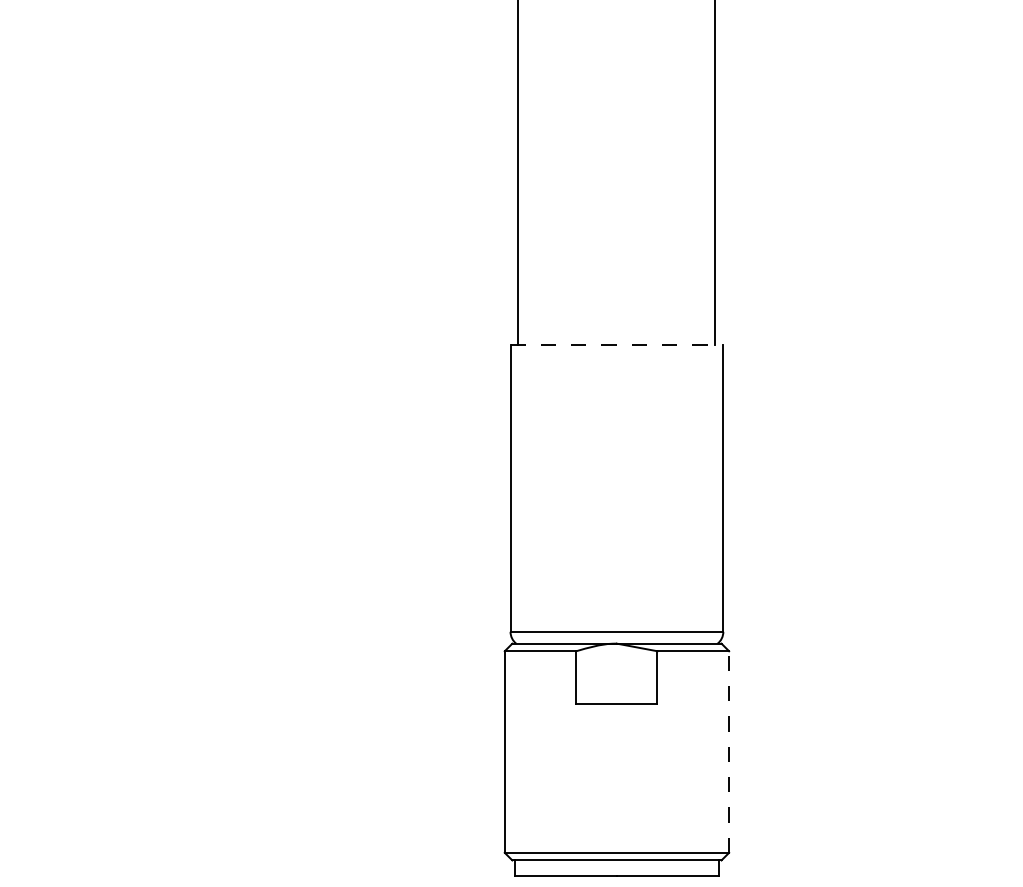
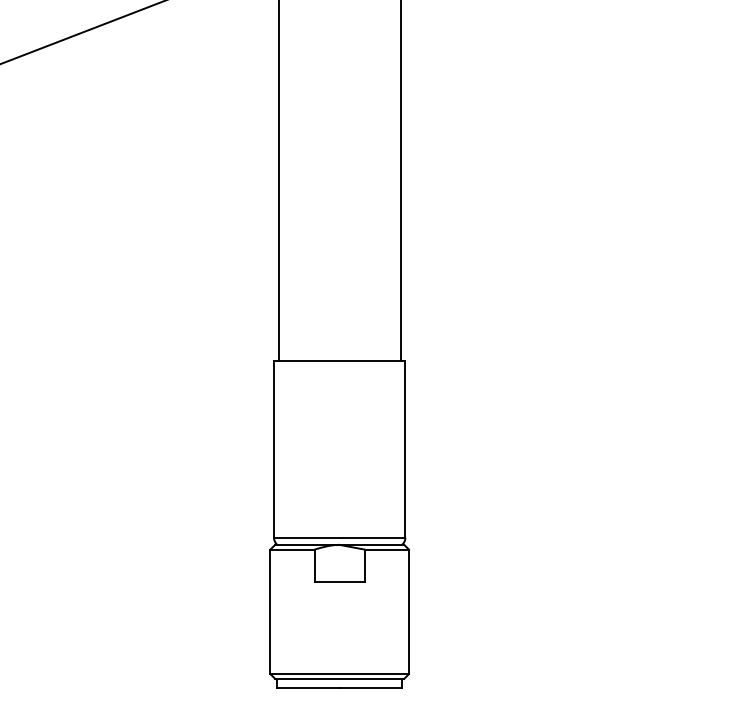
line: (616, 345) -> (339, 360), dashed -> solid
line: (728, 751) -> (408, 611), dashed -> solid

